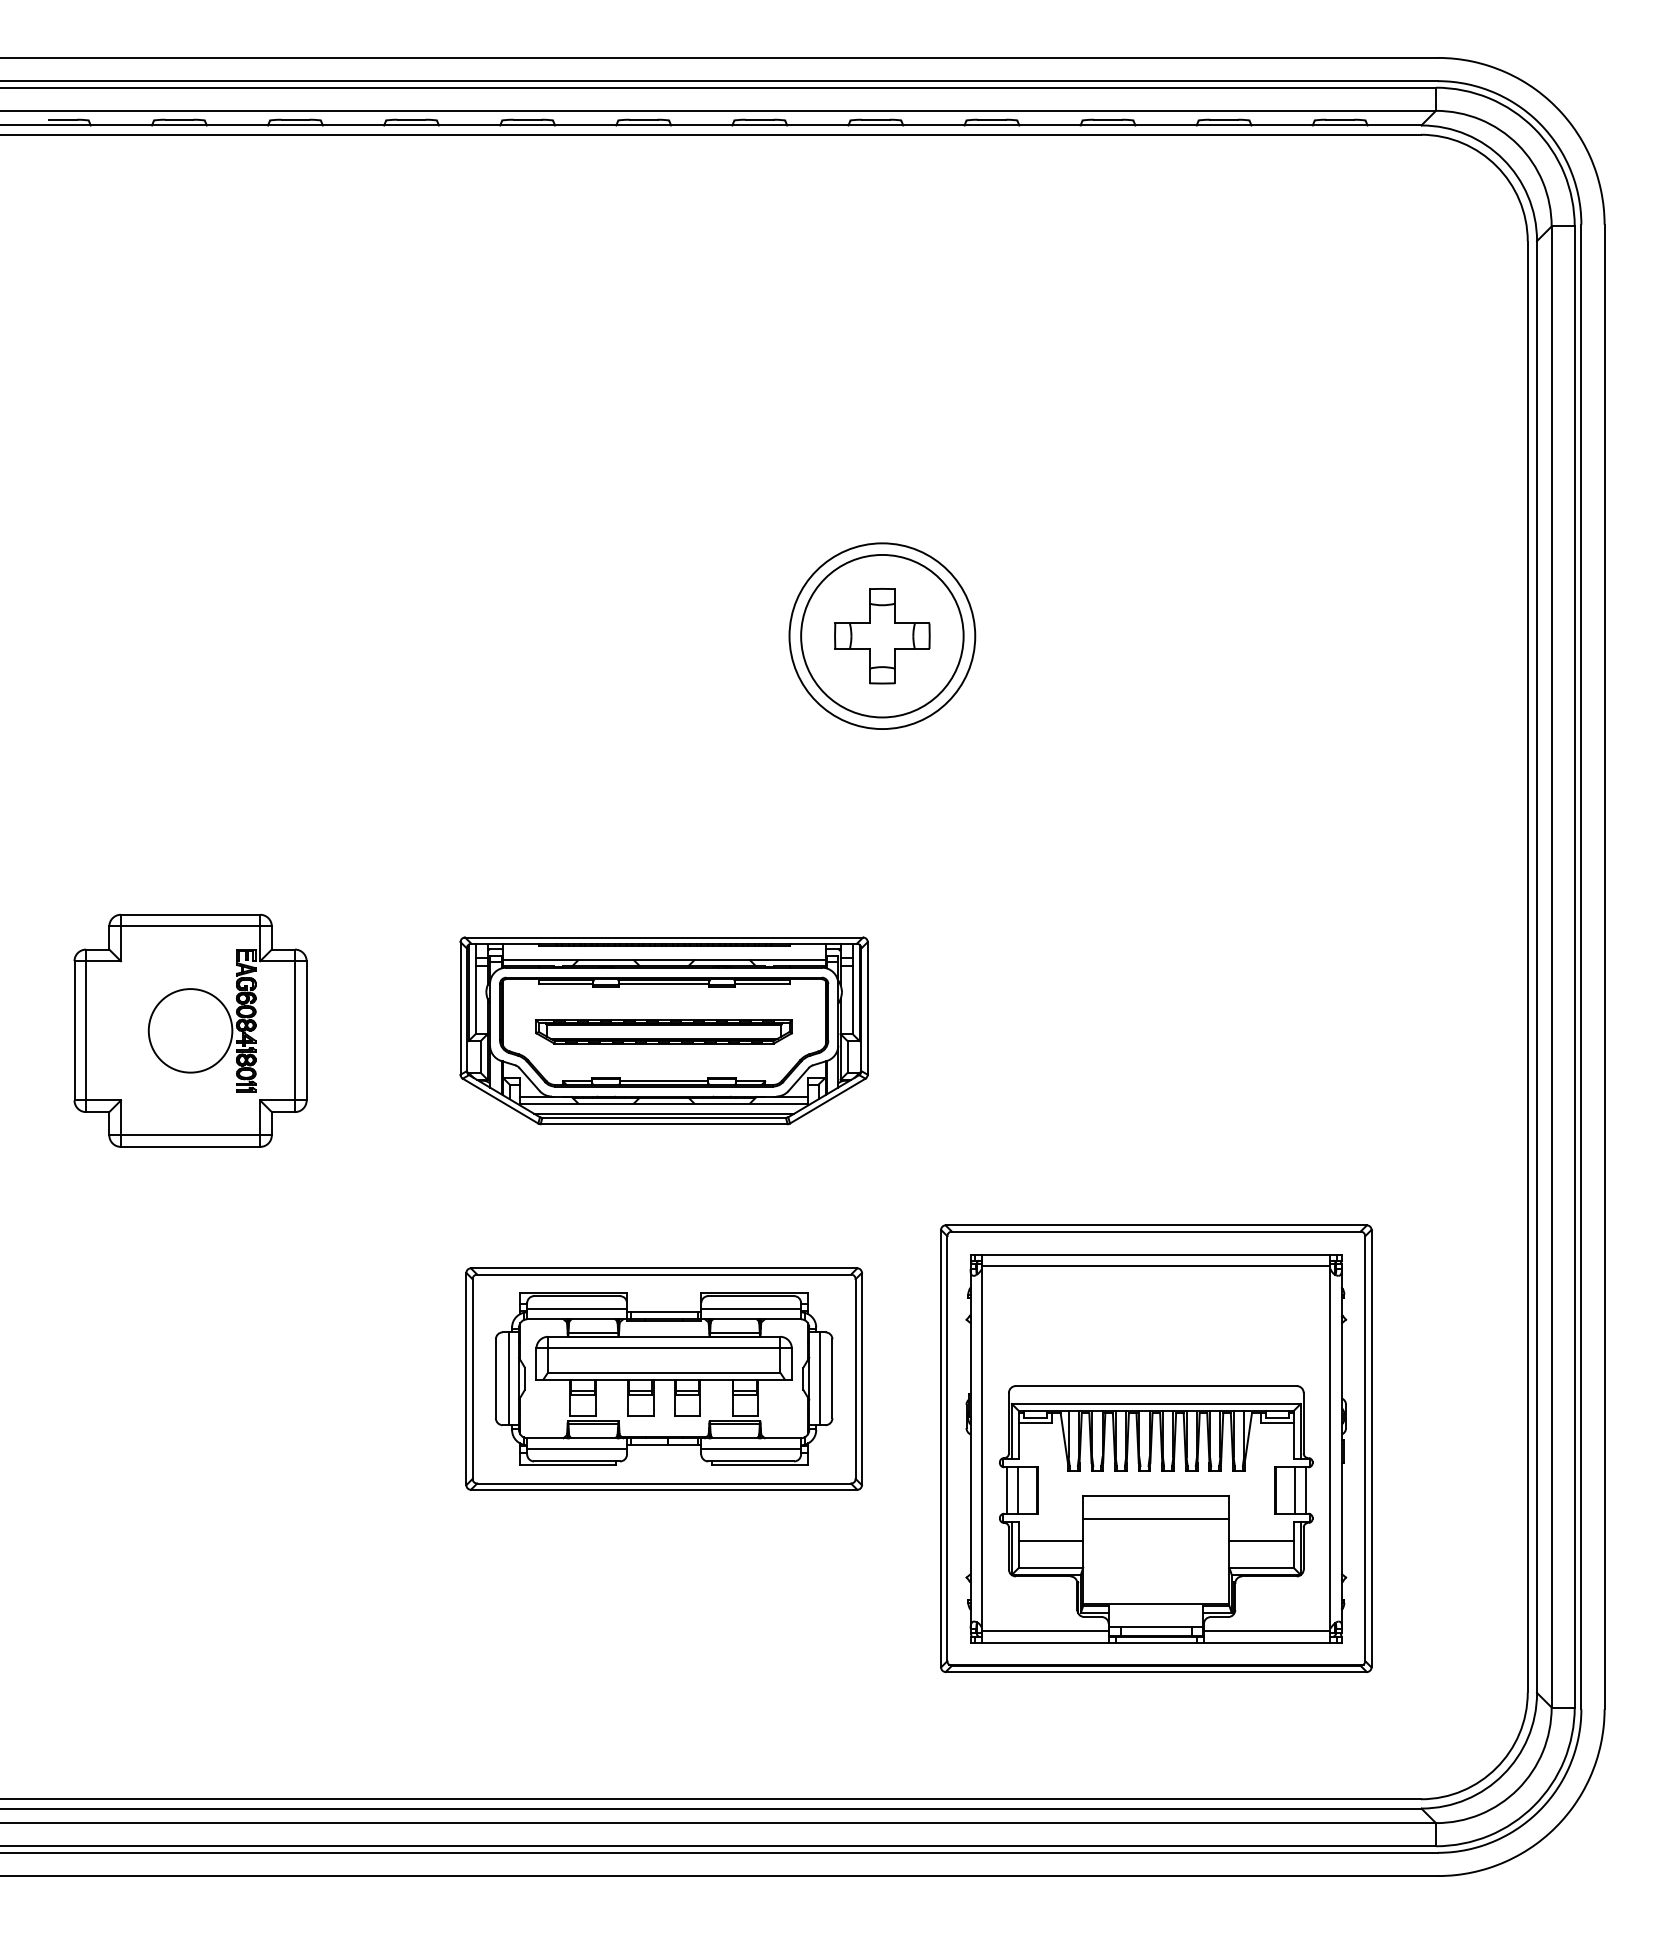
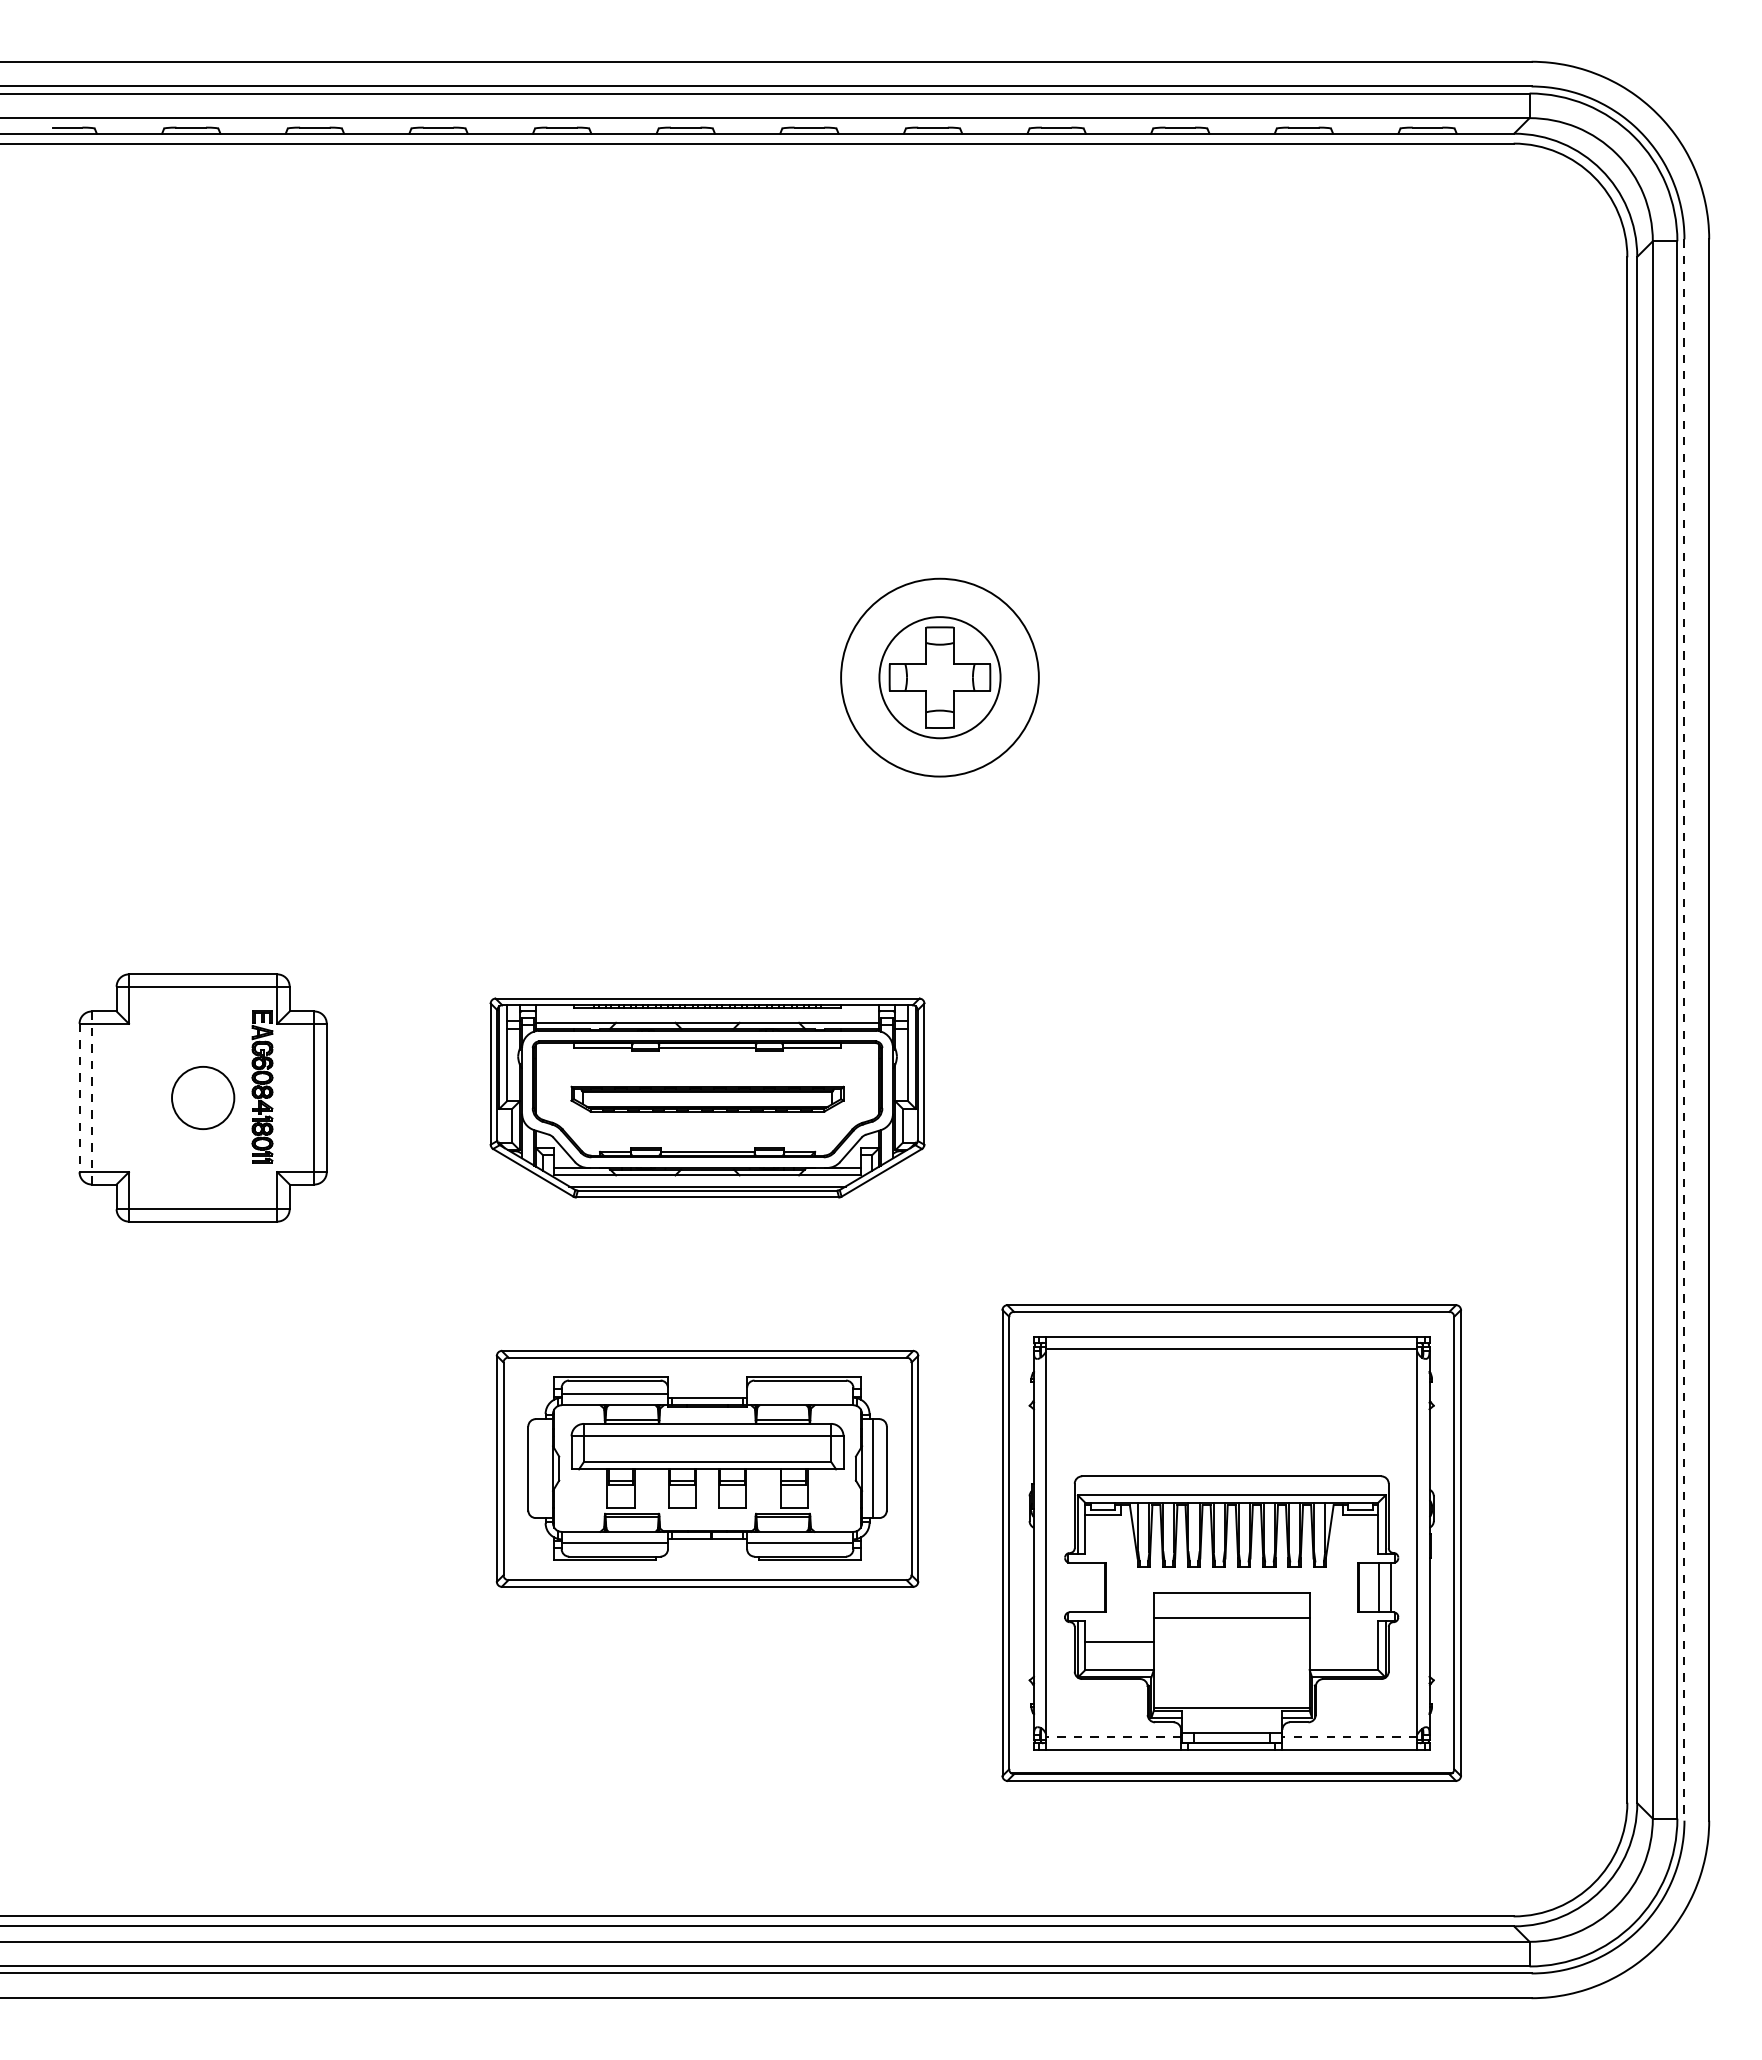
circle: (881, 636) -> (939, 677), size x0.7
line: (1581, 967) -> (1684, 1030), solid -> dashed
circle: (189, 1030) -> (202, 1097), size x0.7
line: (74, 1031) -> (79, 1098), solid -> dashed
line: (85, 1031) -> (91, 1098), solid -> dashed
line: (751, 1309) -> (800, 1394), removed
line: (508, 1378) -> (541, 1468), removed
line: (1006, 1490) -> (1072, 1587), removed
line: (1018, 1490) -> (1084, 1587), removed
line: (1261, 1541) -> (1343, 1641), removed
line: (1045, 1631) -> (1113, 1737), solid -> dashed
line: (1266, 1631) -> (1349, 1737), solid -> dashed

